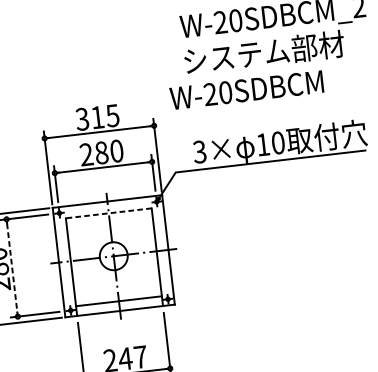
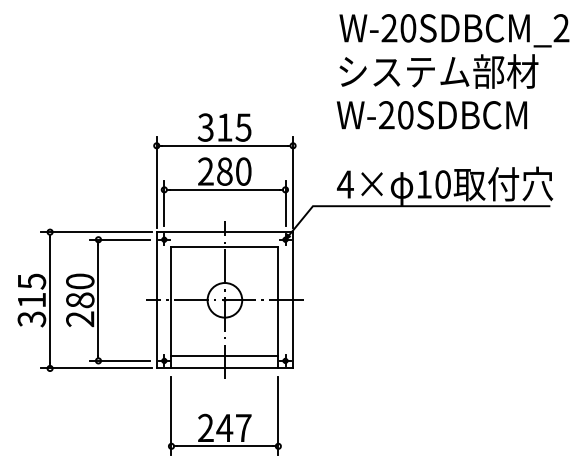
text: (246, 90) -> (431, 115), moved
text: (199, 152) -> (344, 184), 3× -> 4×
line: (108, 213) -> (224, 246), dashed -> solid
line: (12, 268) -> (98, 300), dashed -> solid

